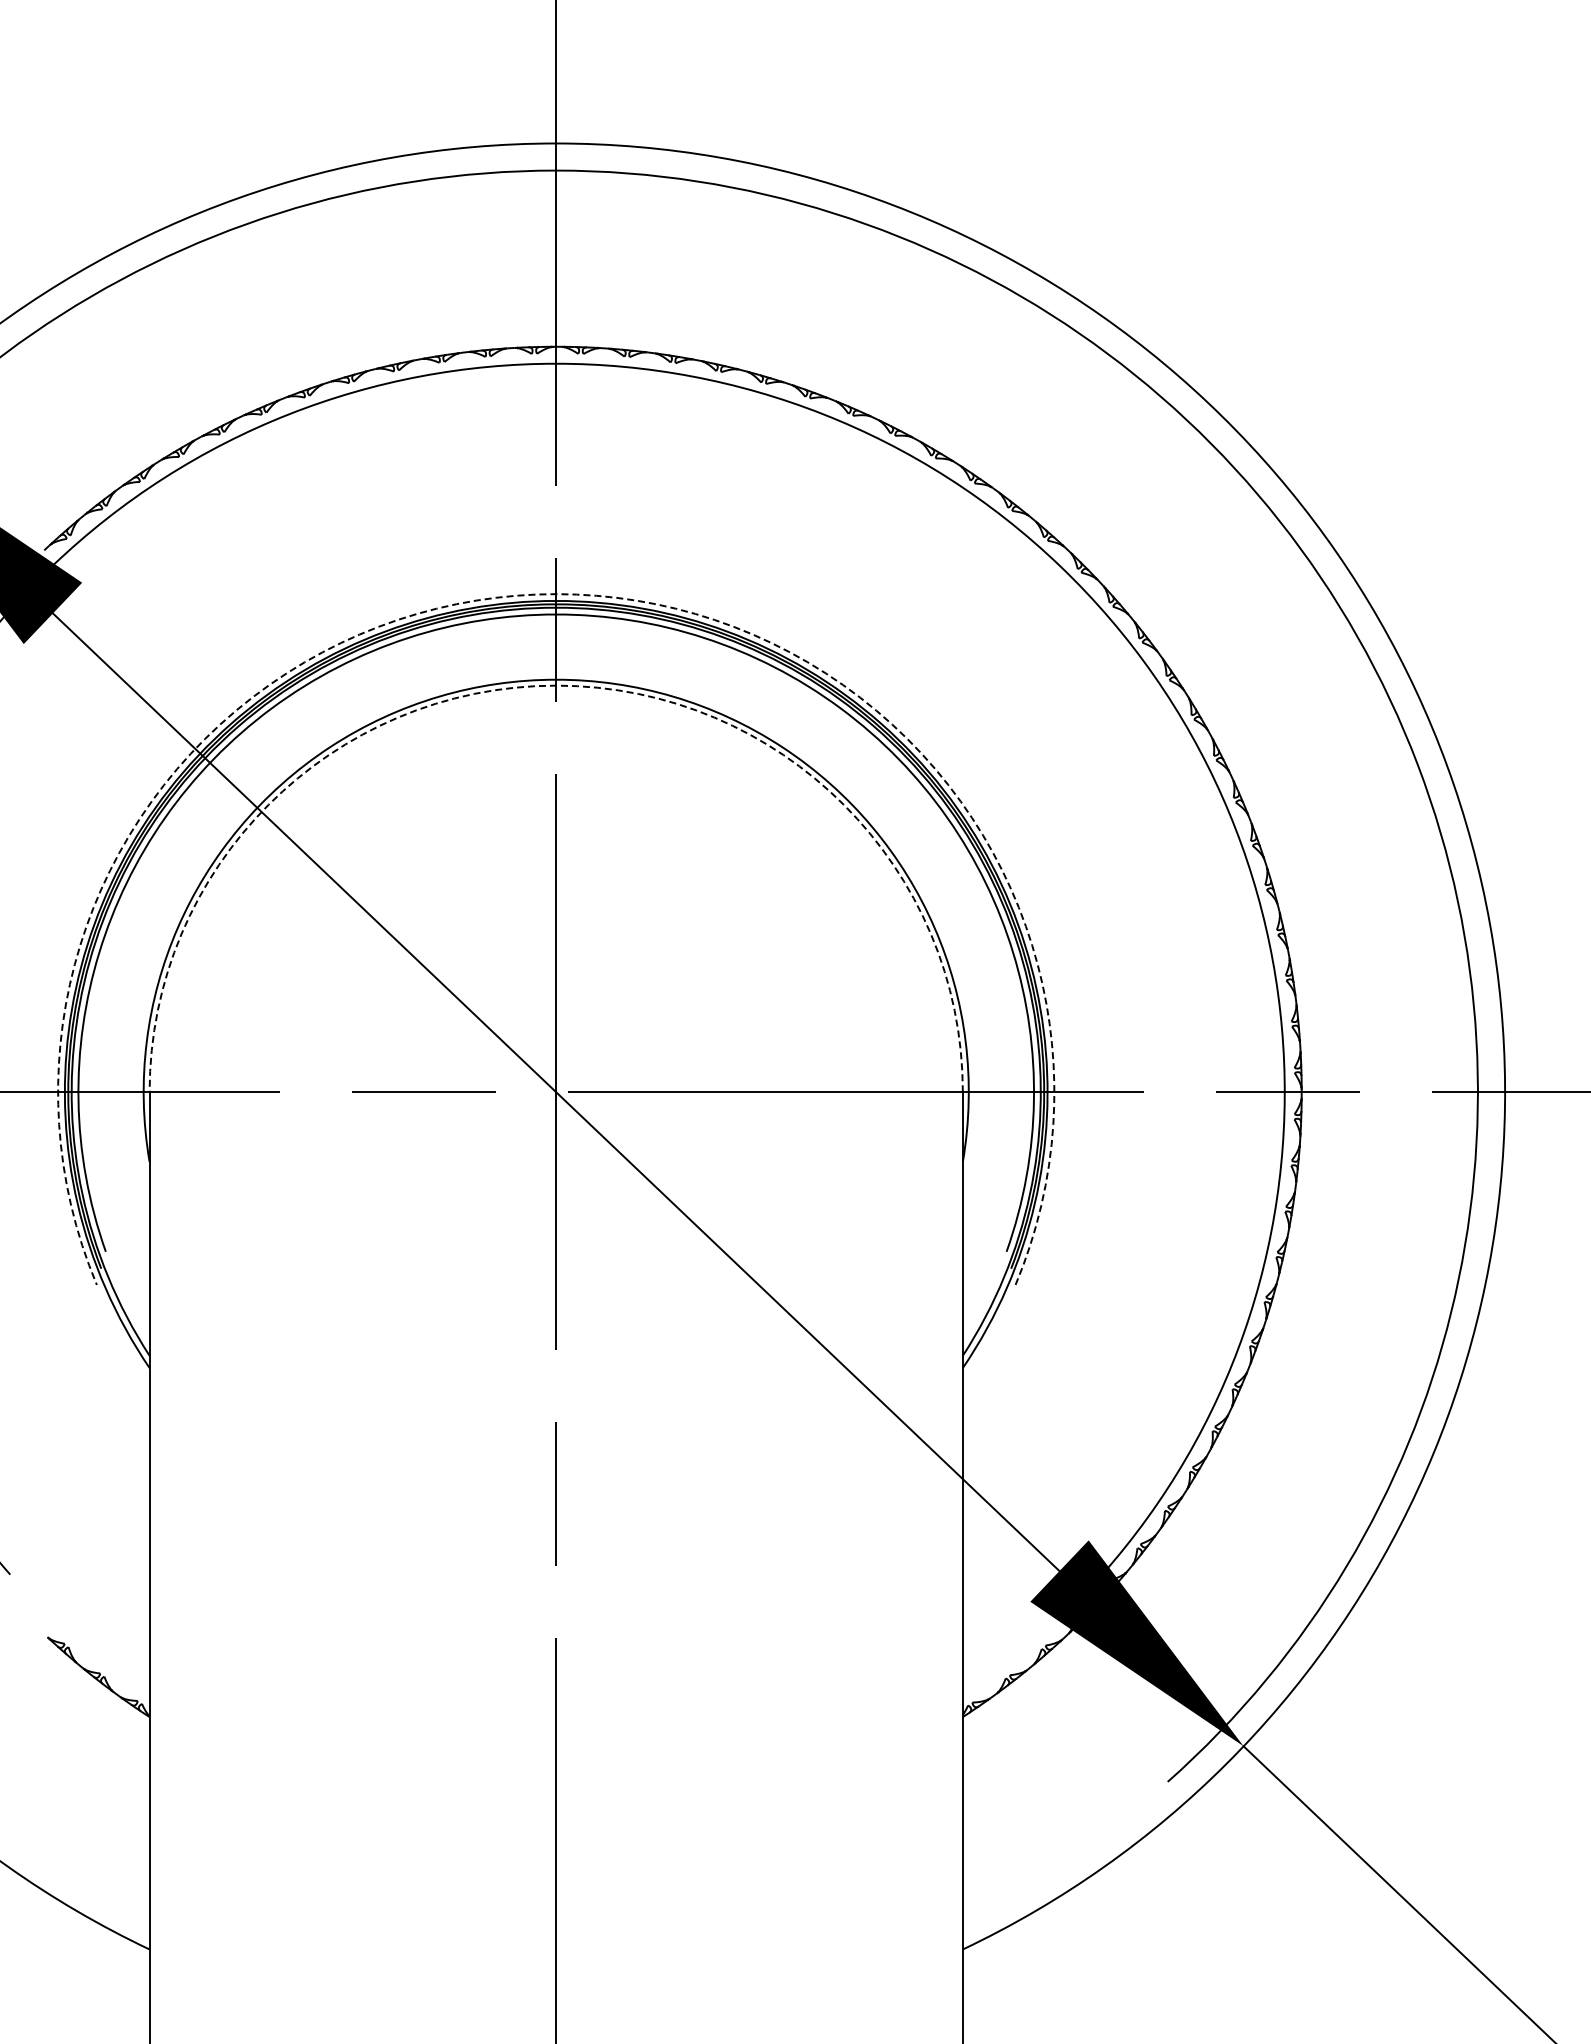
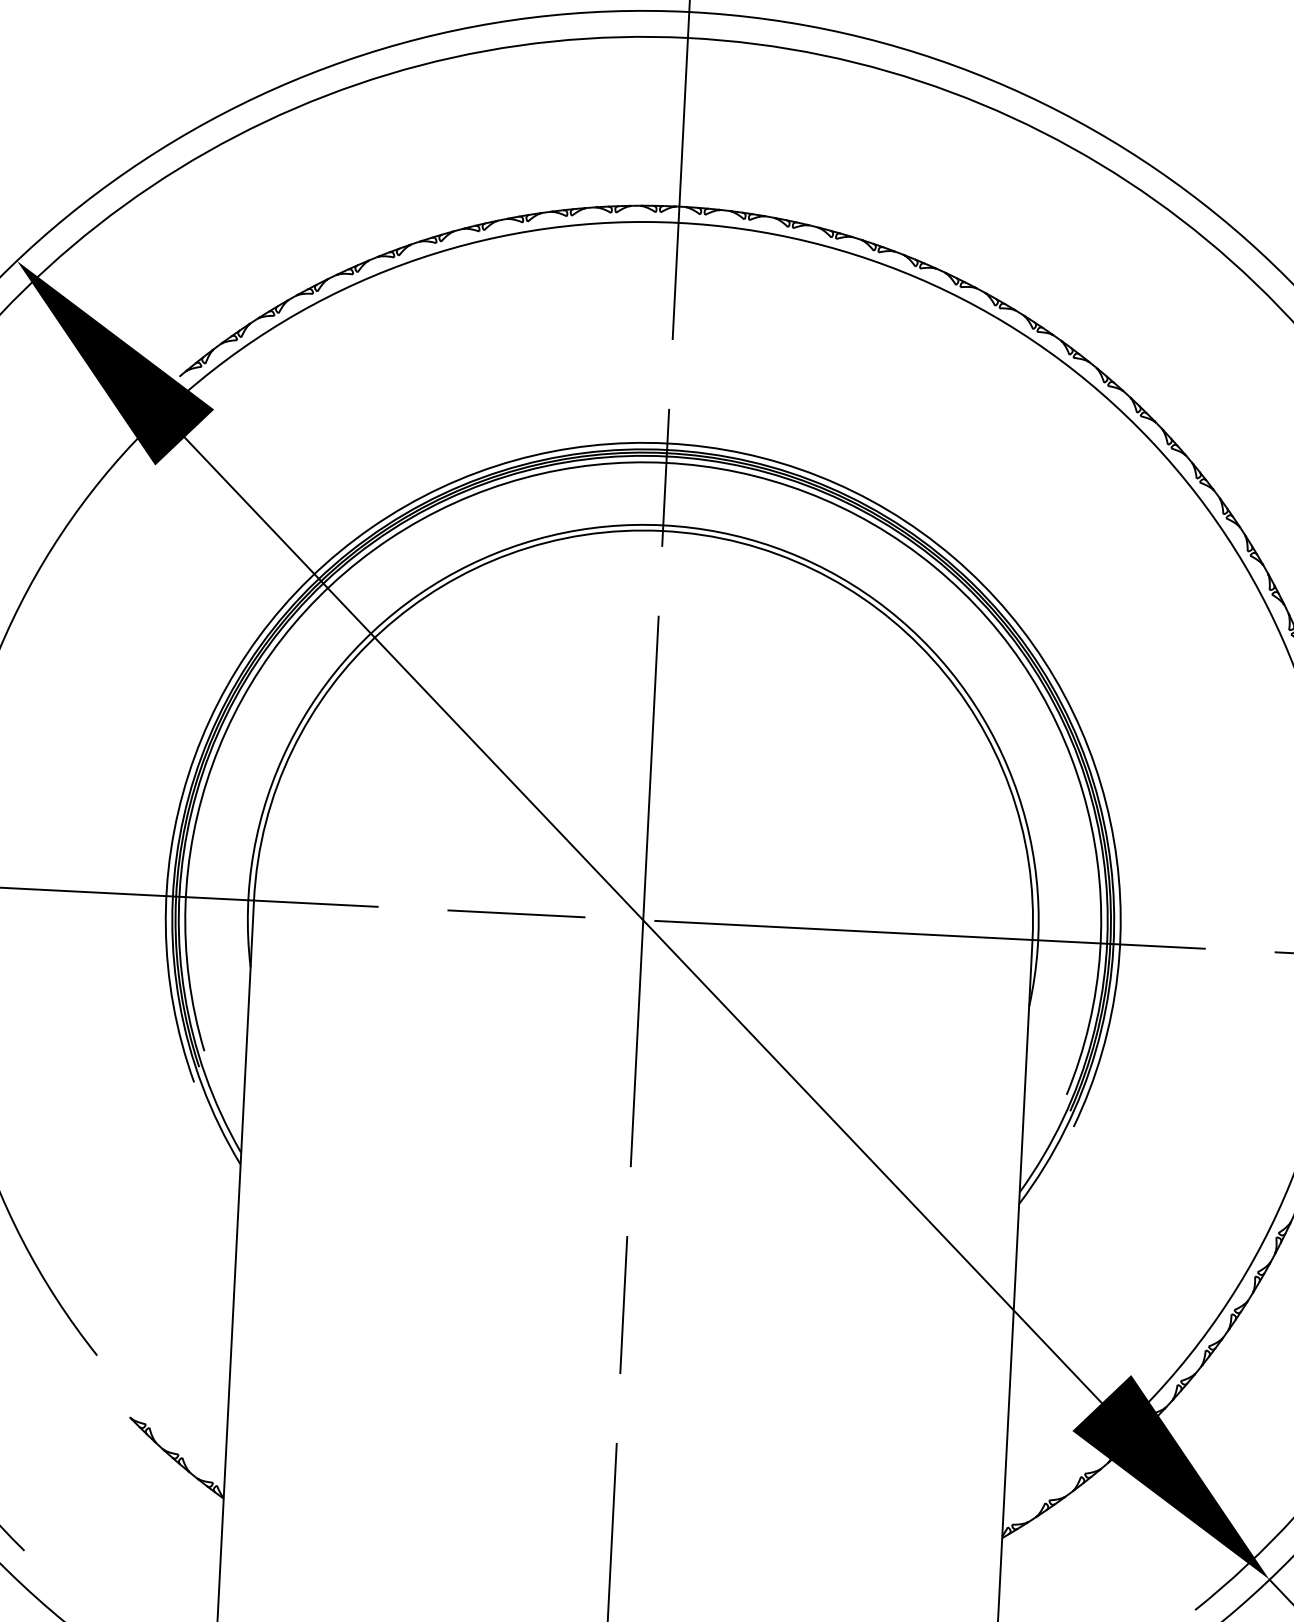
arc: (556, 594) -> (667, 443), dashed -> solid
arc: (556, 685) -> (663, 530), dashed -> solid

